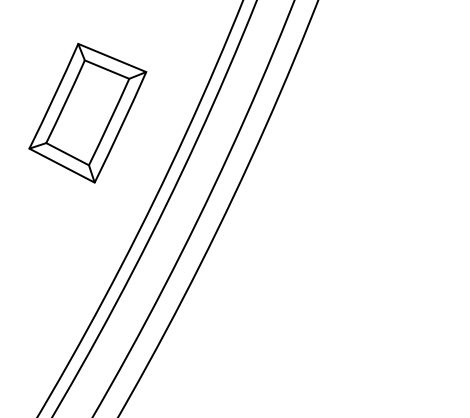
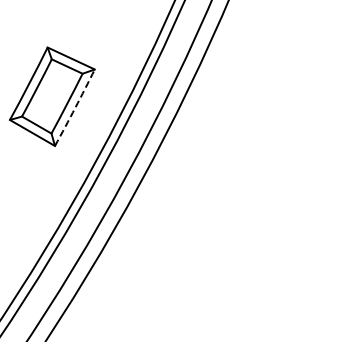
arc: (121, 126) -> (75, 107), solid -> dashed

